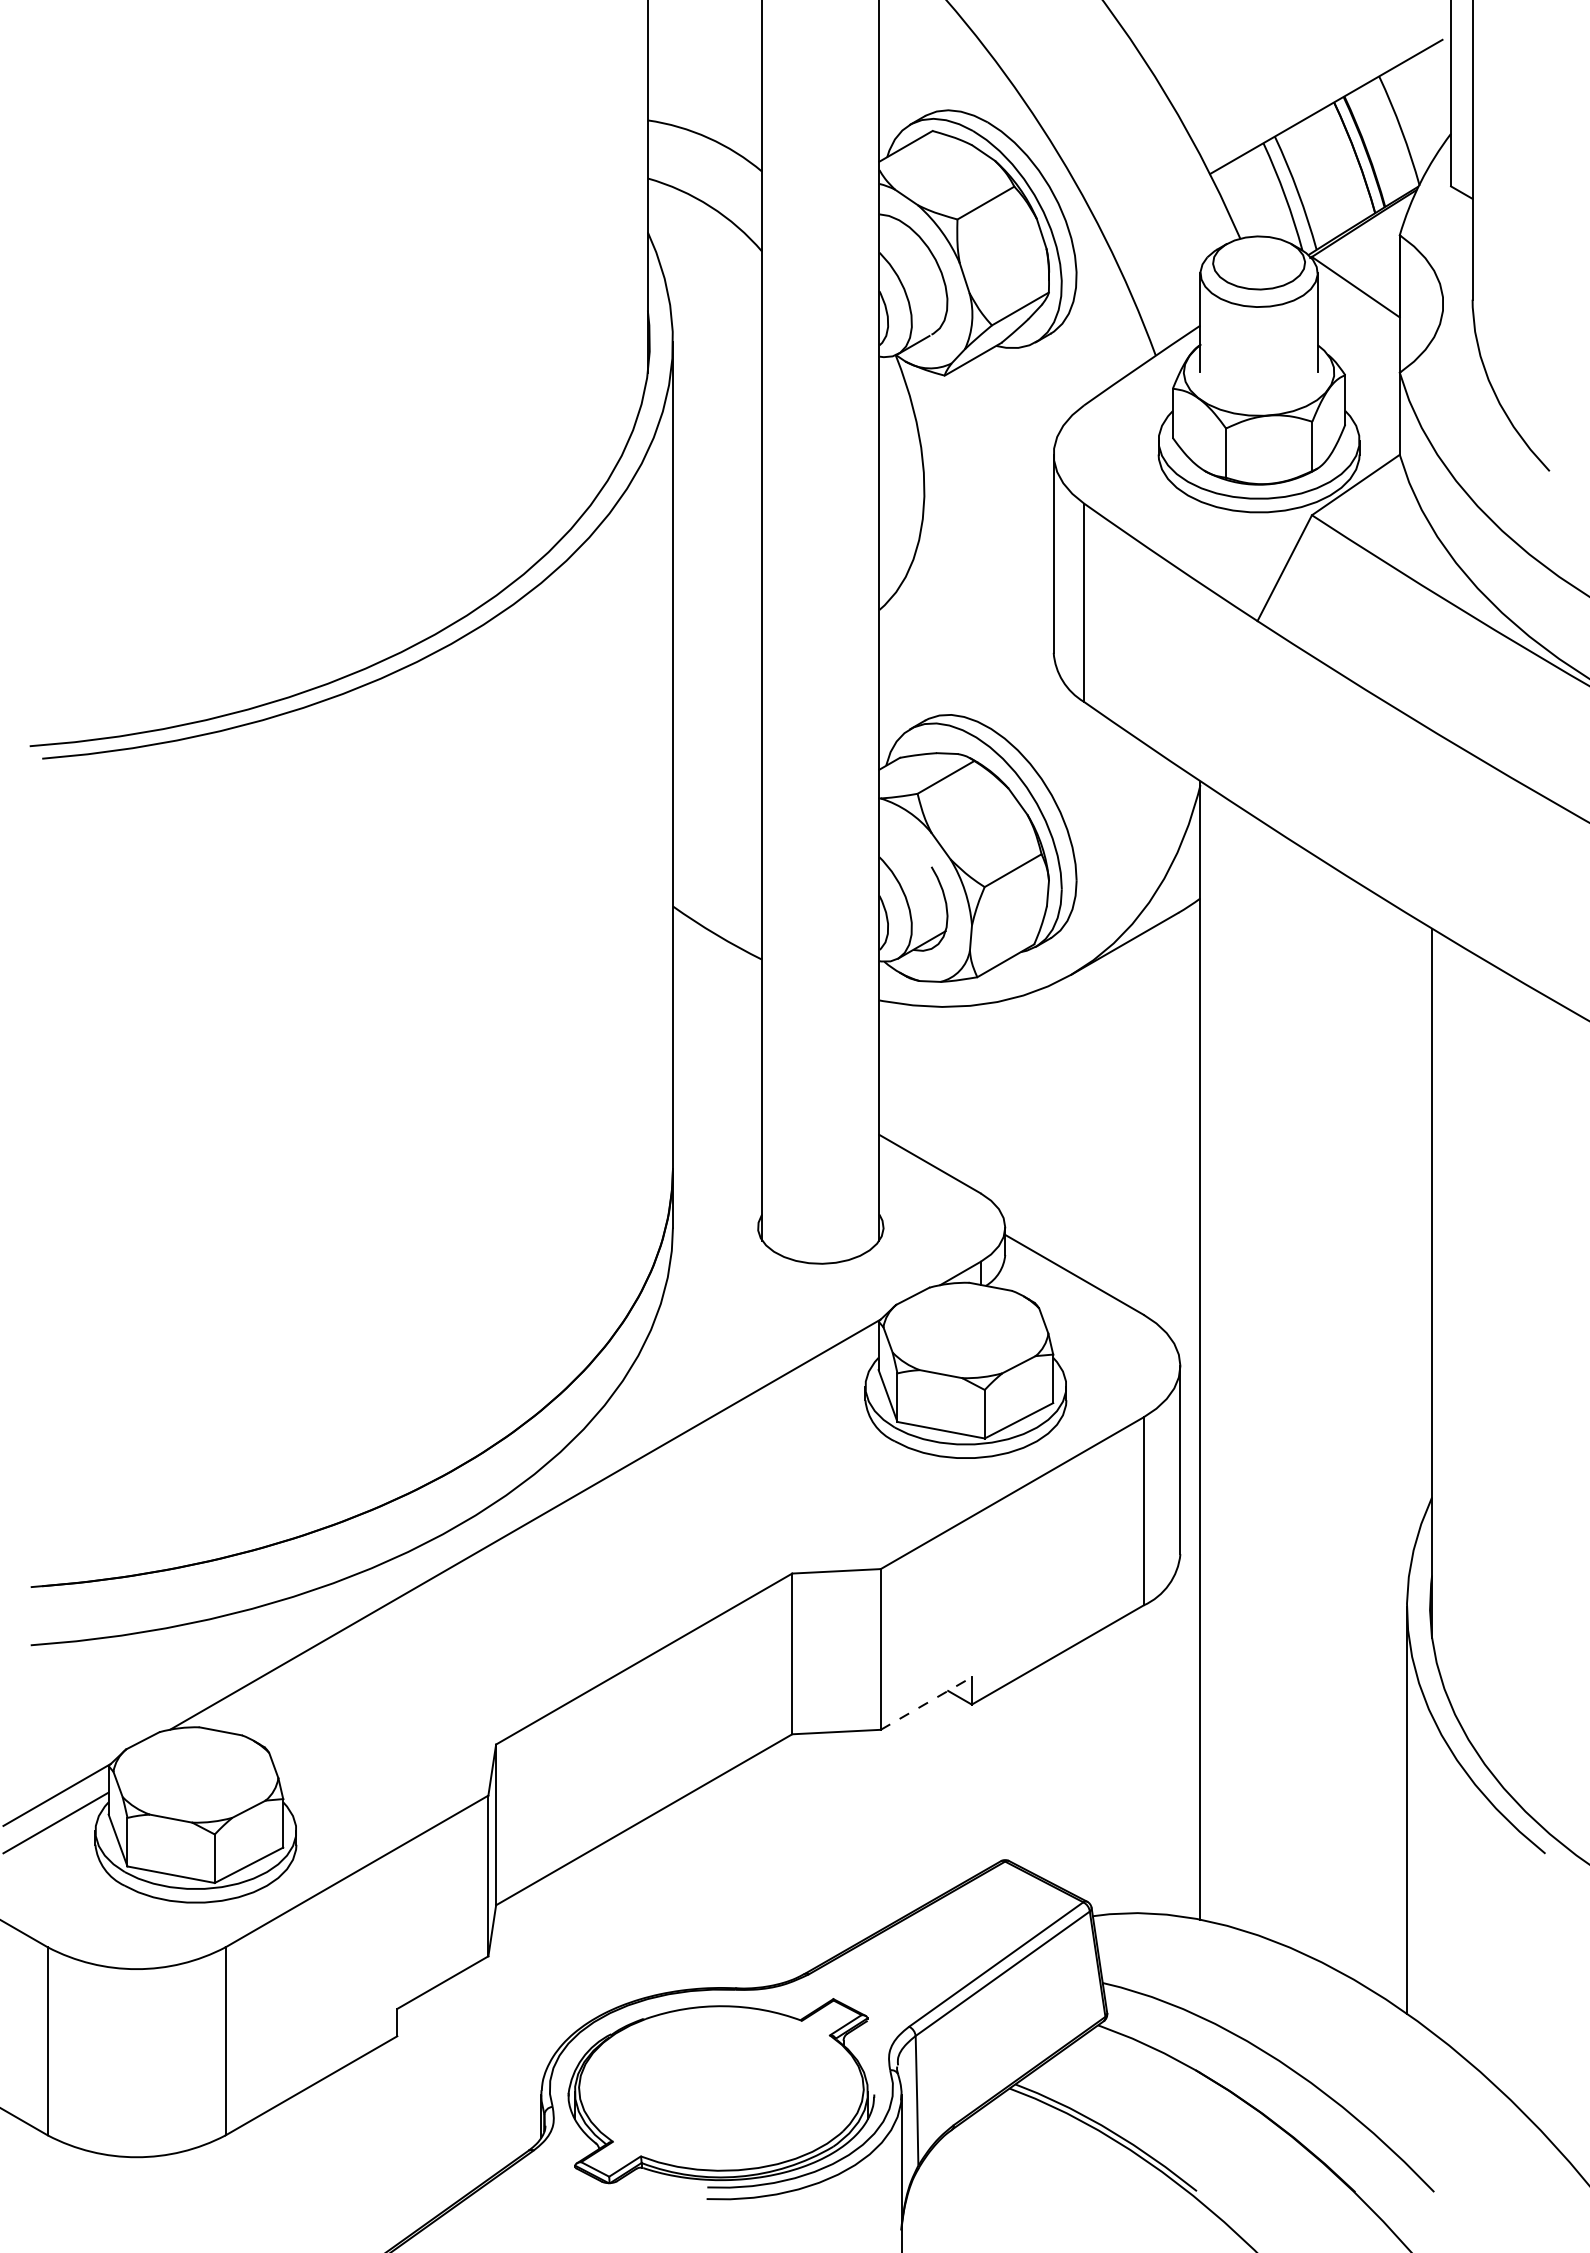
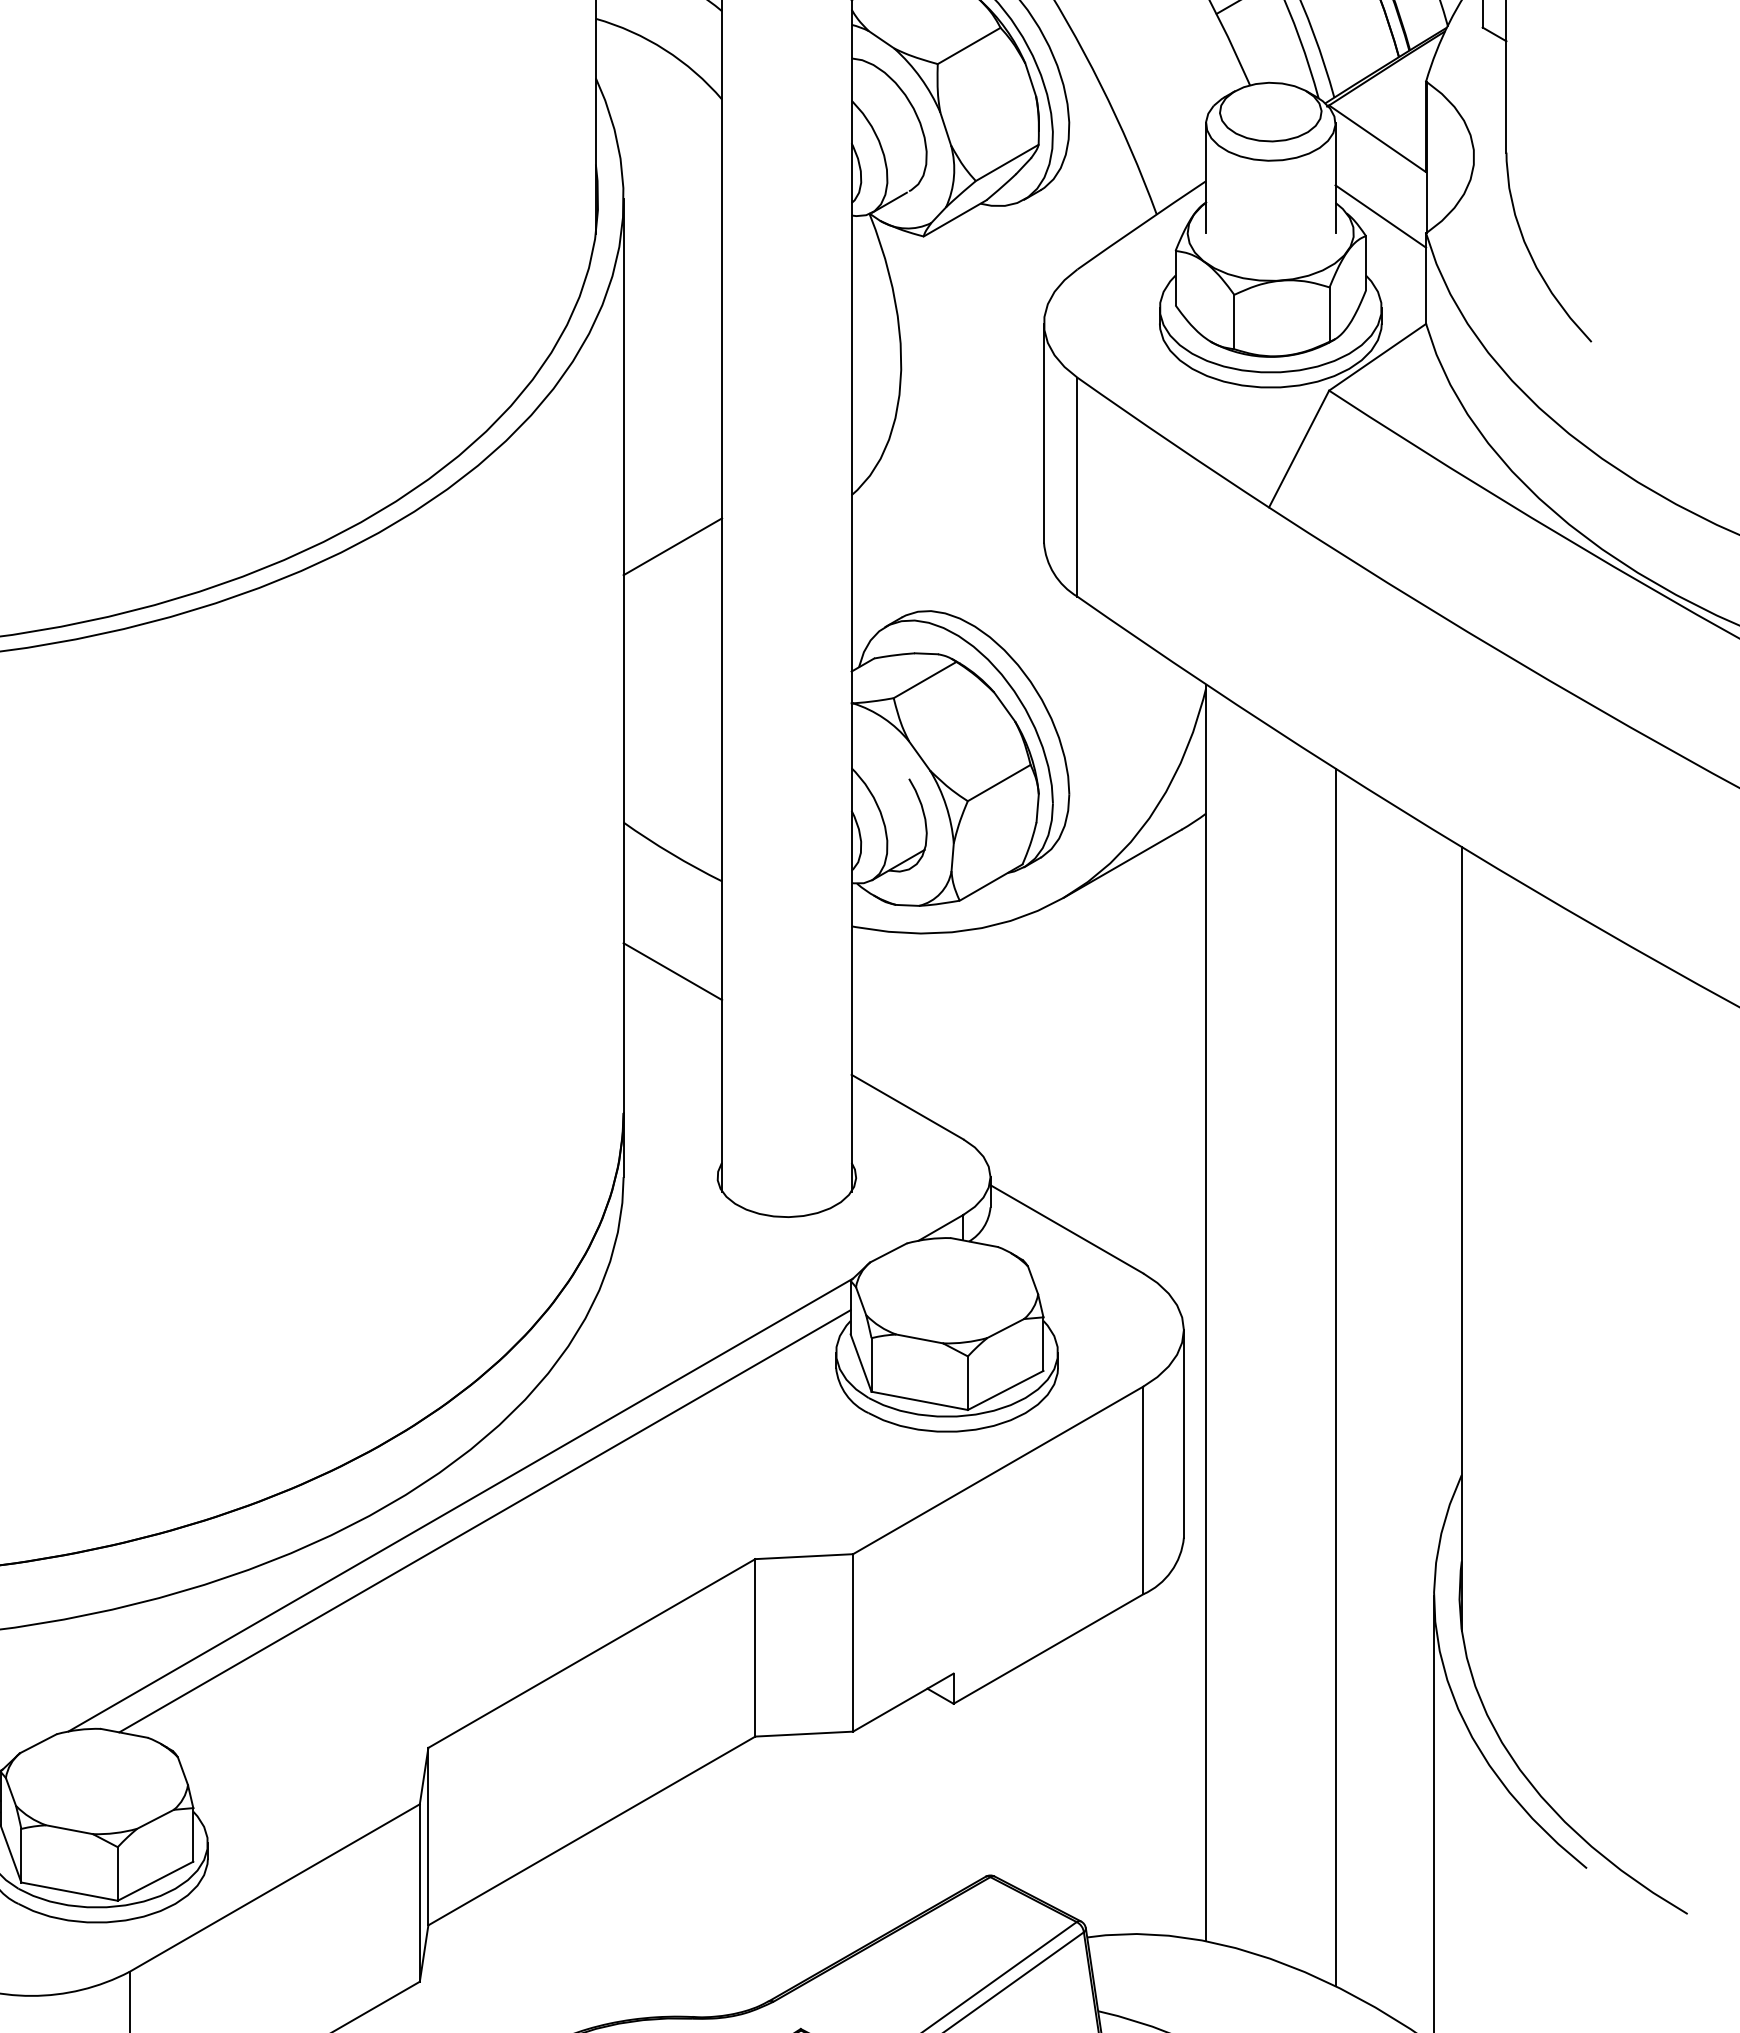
line: (1358, 357) -> (1380, 216), added
line: (717, 656) -> (672, 546), added
line: (717, 1041) -> (672, 971), added
line: (1317, 1409) -> (1335, 1377), added
line: (547, 1539) -> (485, 1521), added
line: (926, 1703) -> (903, 1702), dashed -> solid

